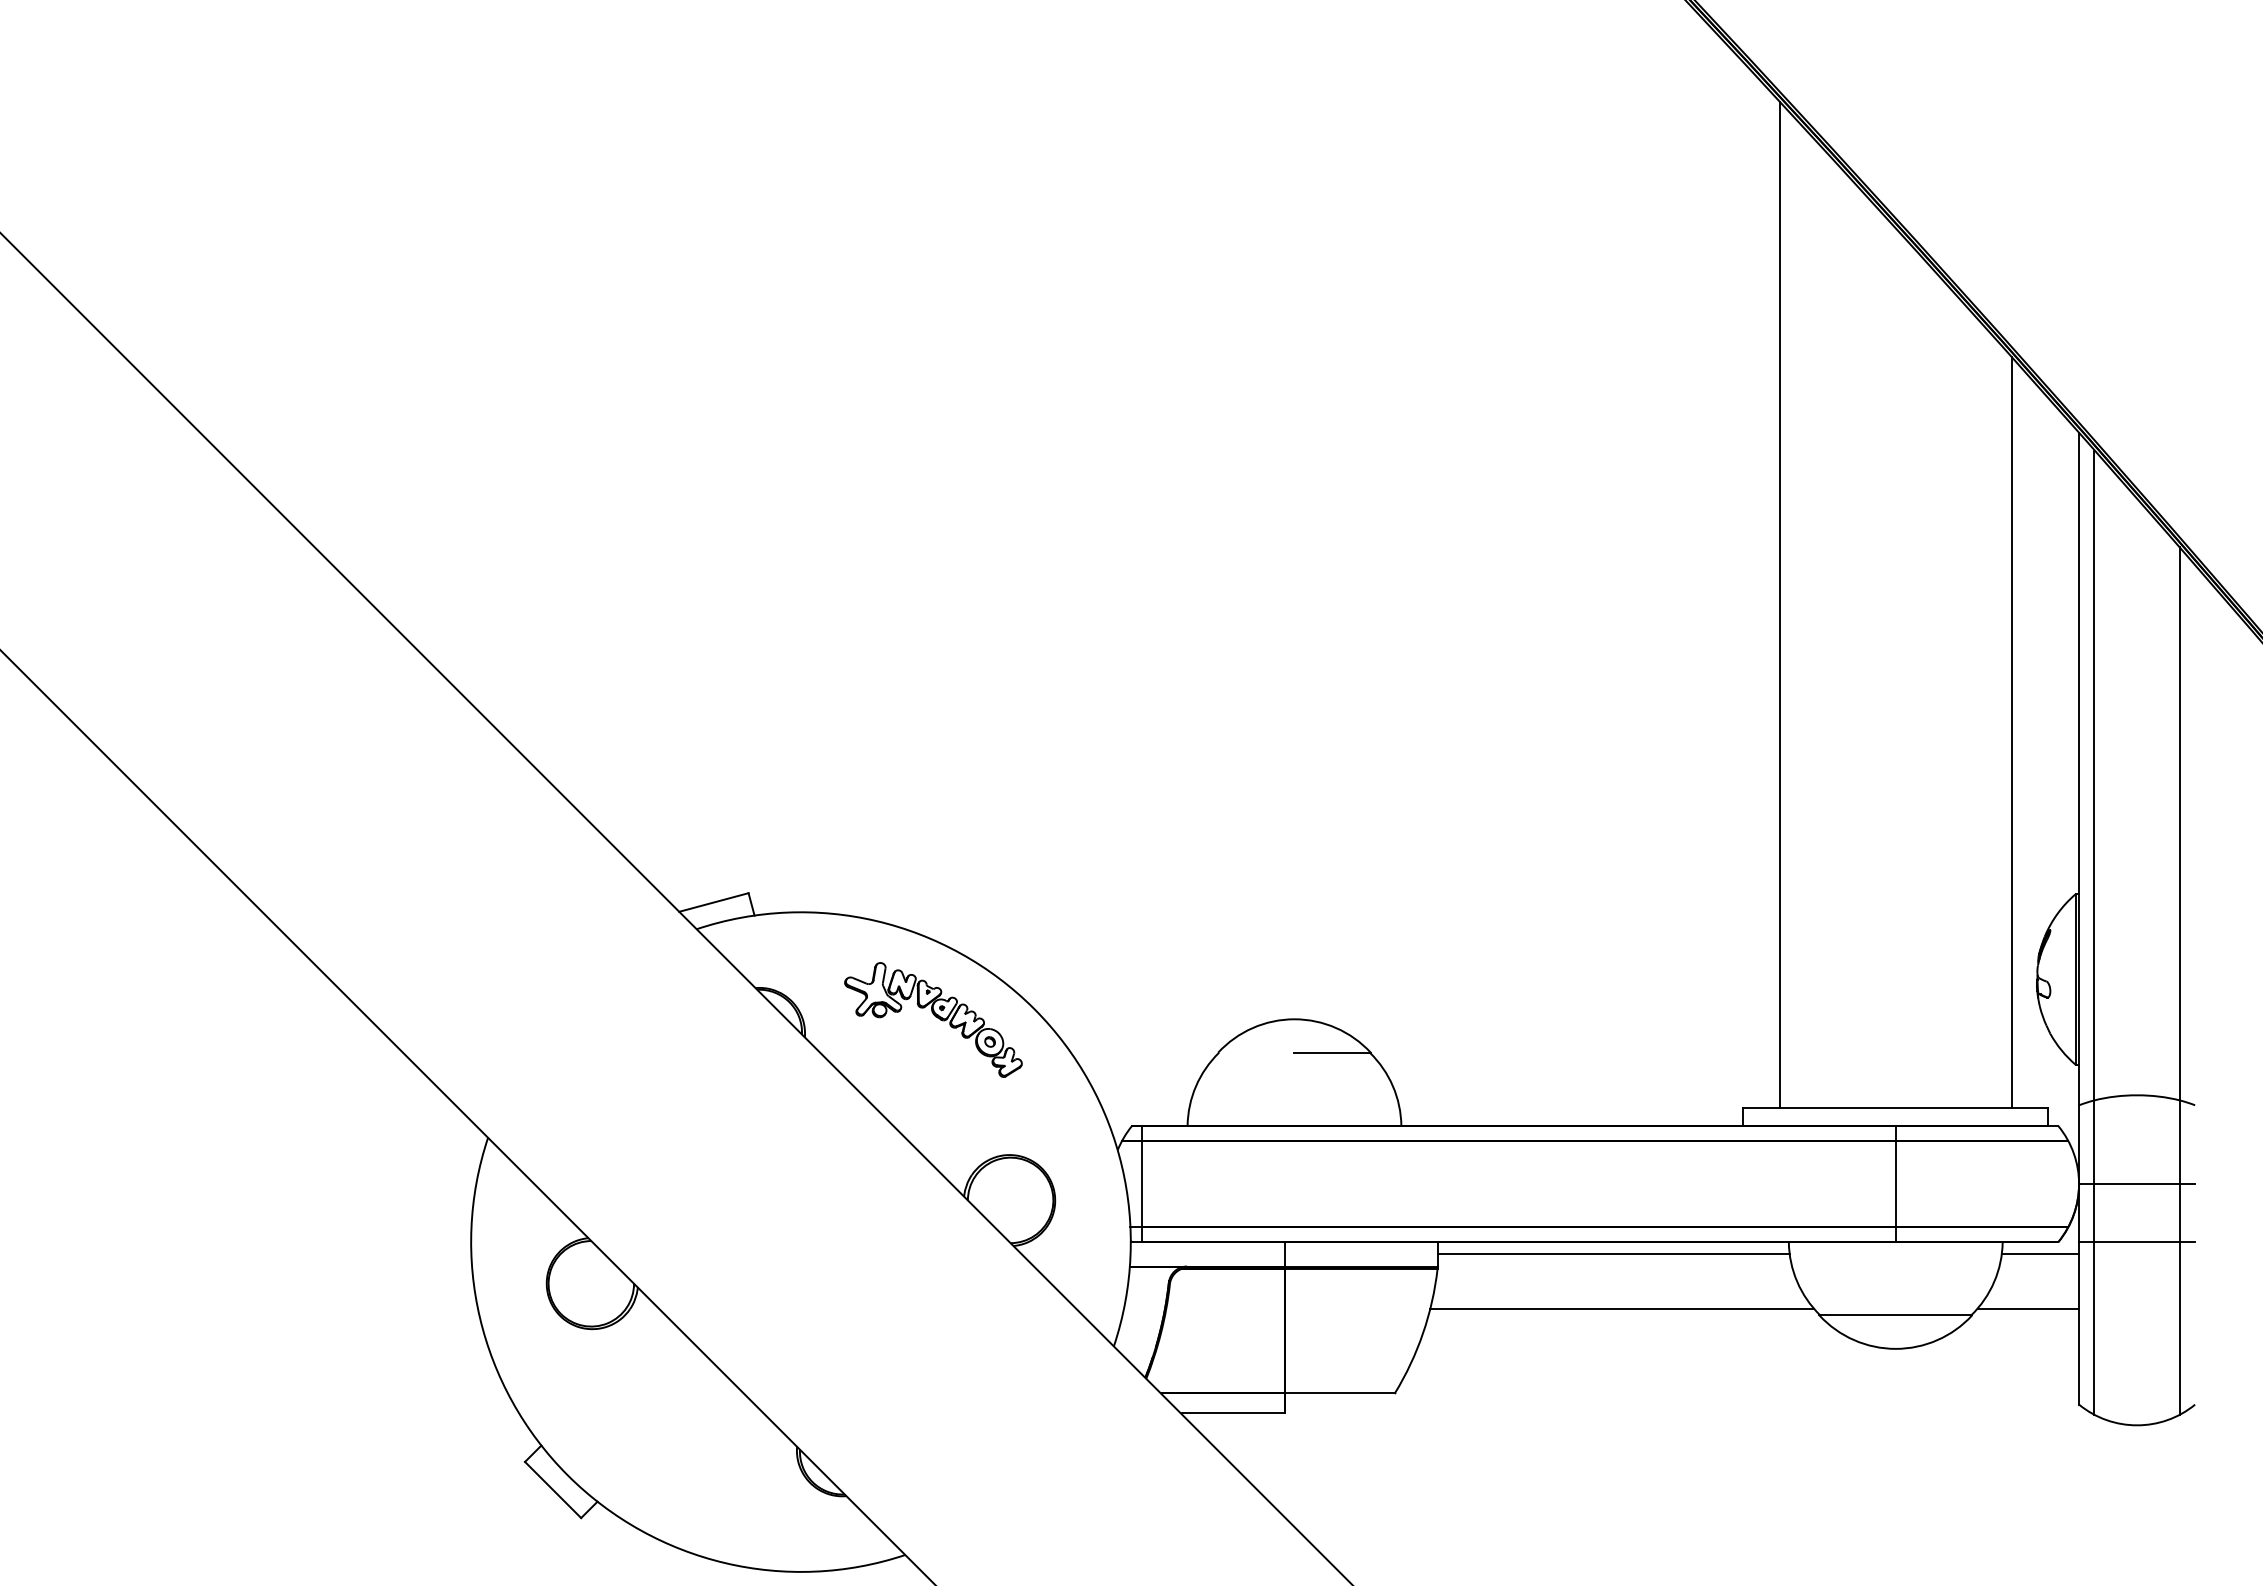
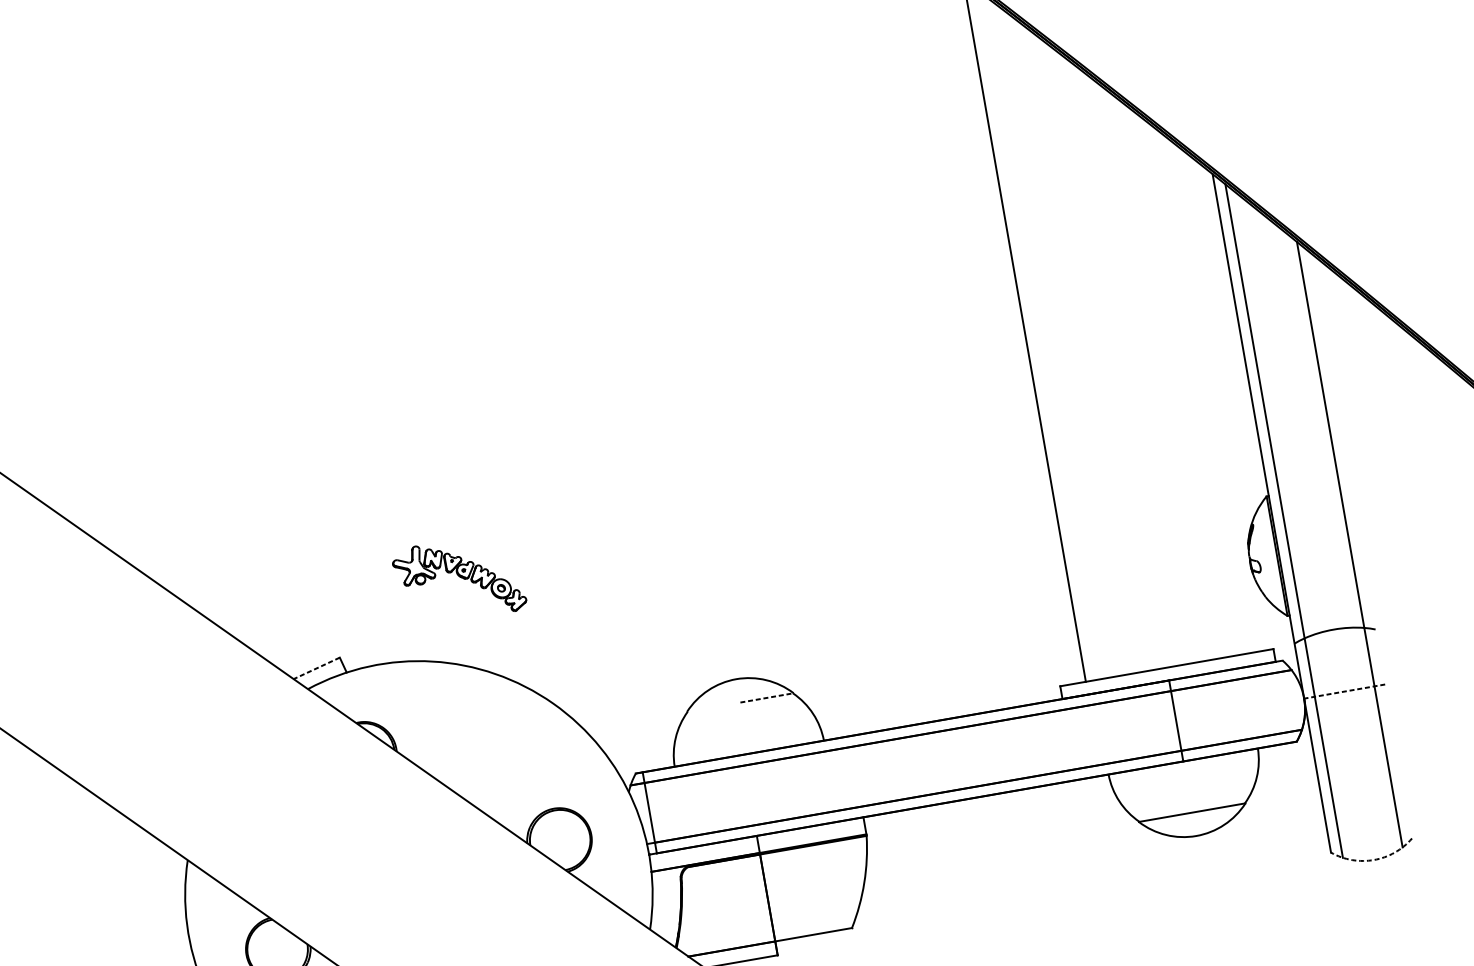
line: (2011, 732) -> (1201, 391), removed
line: (713, 902) -> (316, 668), solid -> dashed
part: (933, 1019) -> (459, 579), moved
line: (1333, 1052) -> (767, 697), solid -> dashed
line: (2136, 1184) -> (1344, 691), solid -> dashed
line: (2137, 1242) -> (1352, 732), removed
line: (1613, 1254) -> (987, 804), removed
line: (2040, 1254) -> (1285, 752), removed
line: (1622, 1308) -> (1000, 841), removed
line: (2028, 1308) -> (1284, 791), removed
arc: (2137, 1425) -> (1374, 860), solid -> dashed

